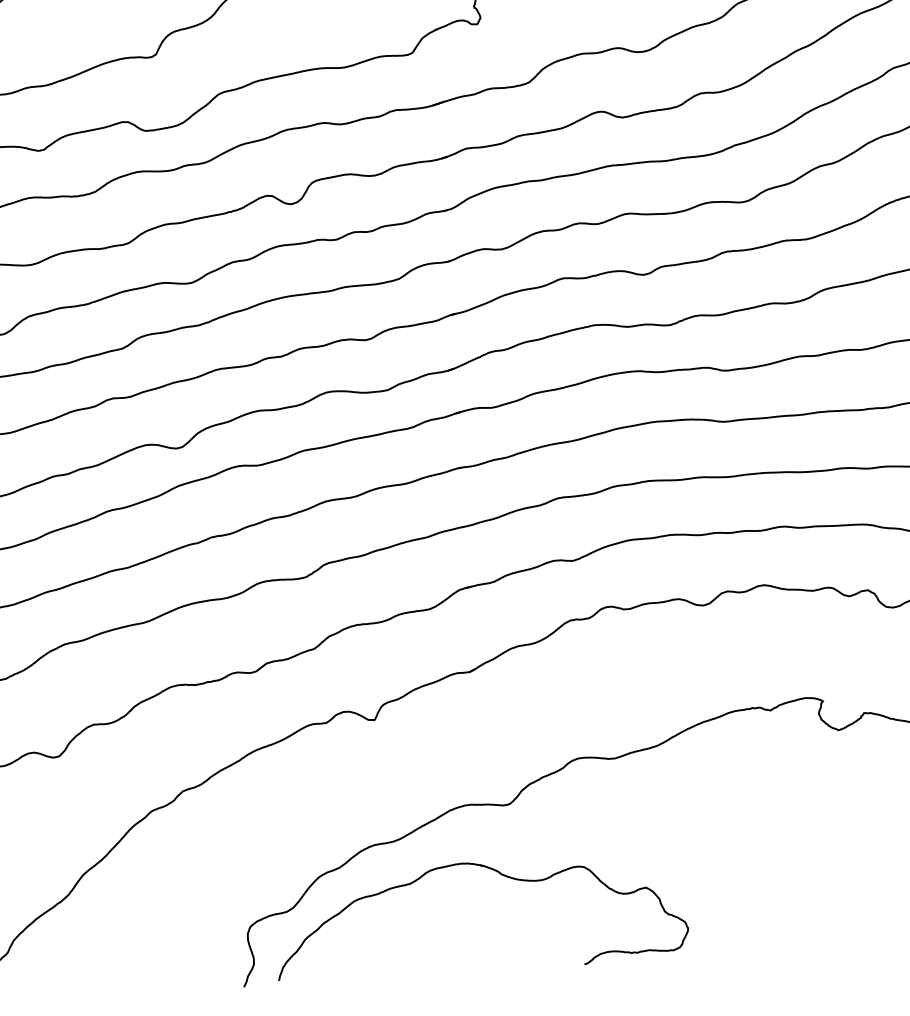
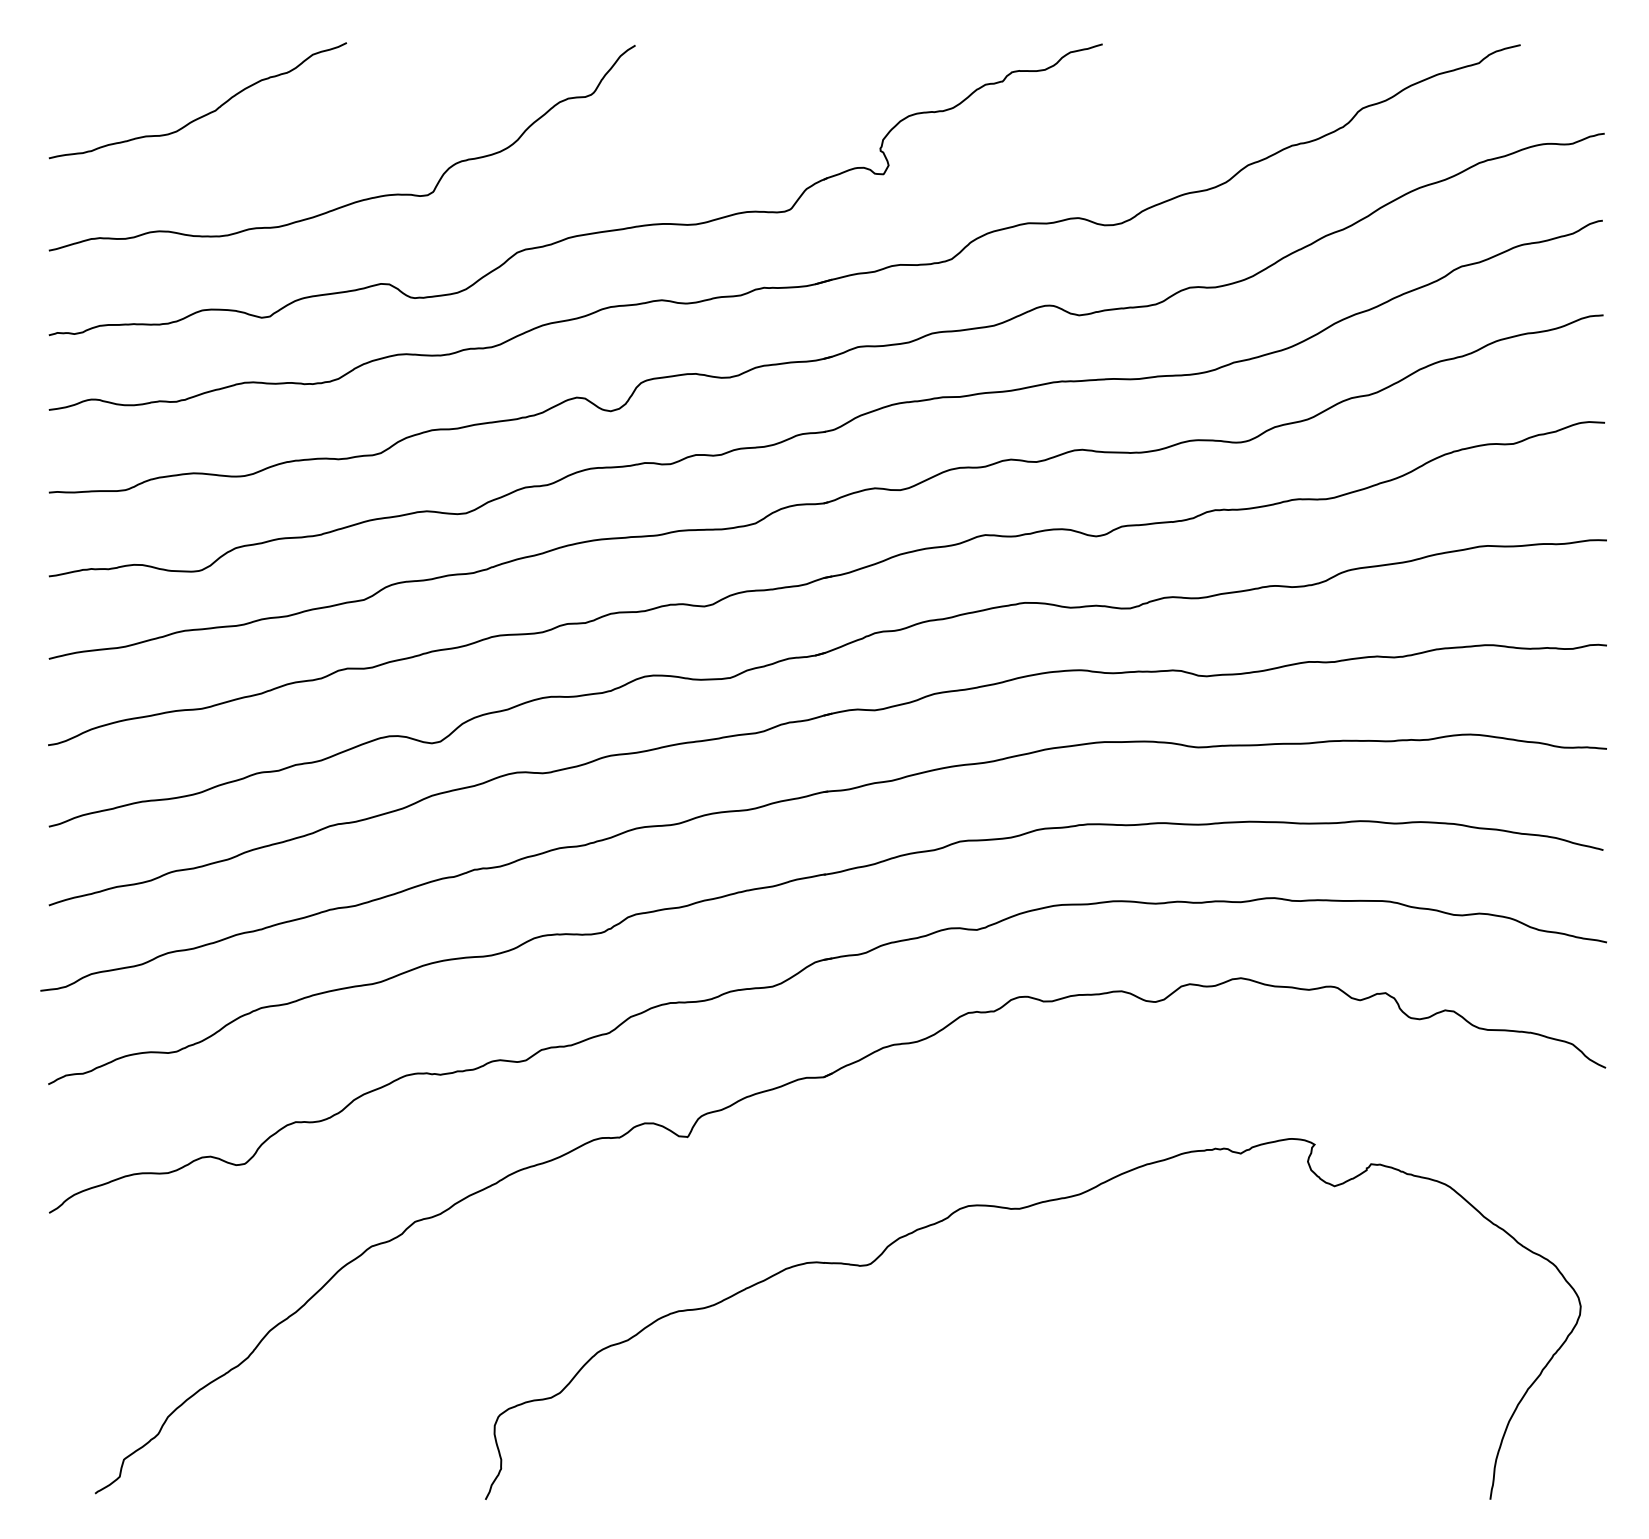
part: (501, 874) -> (852, 1362), removed

